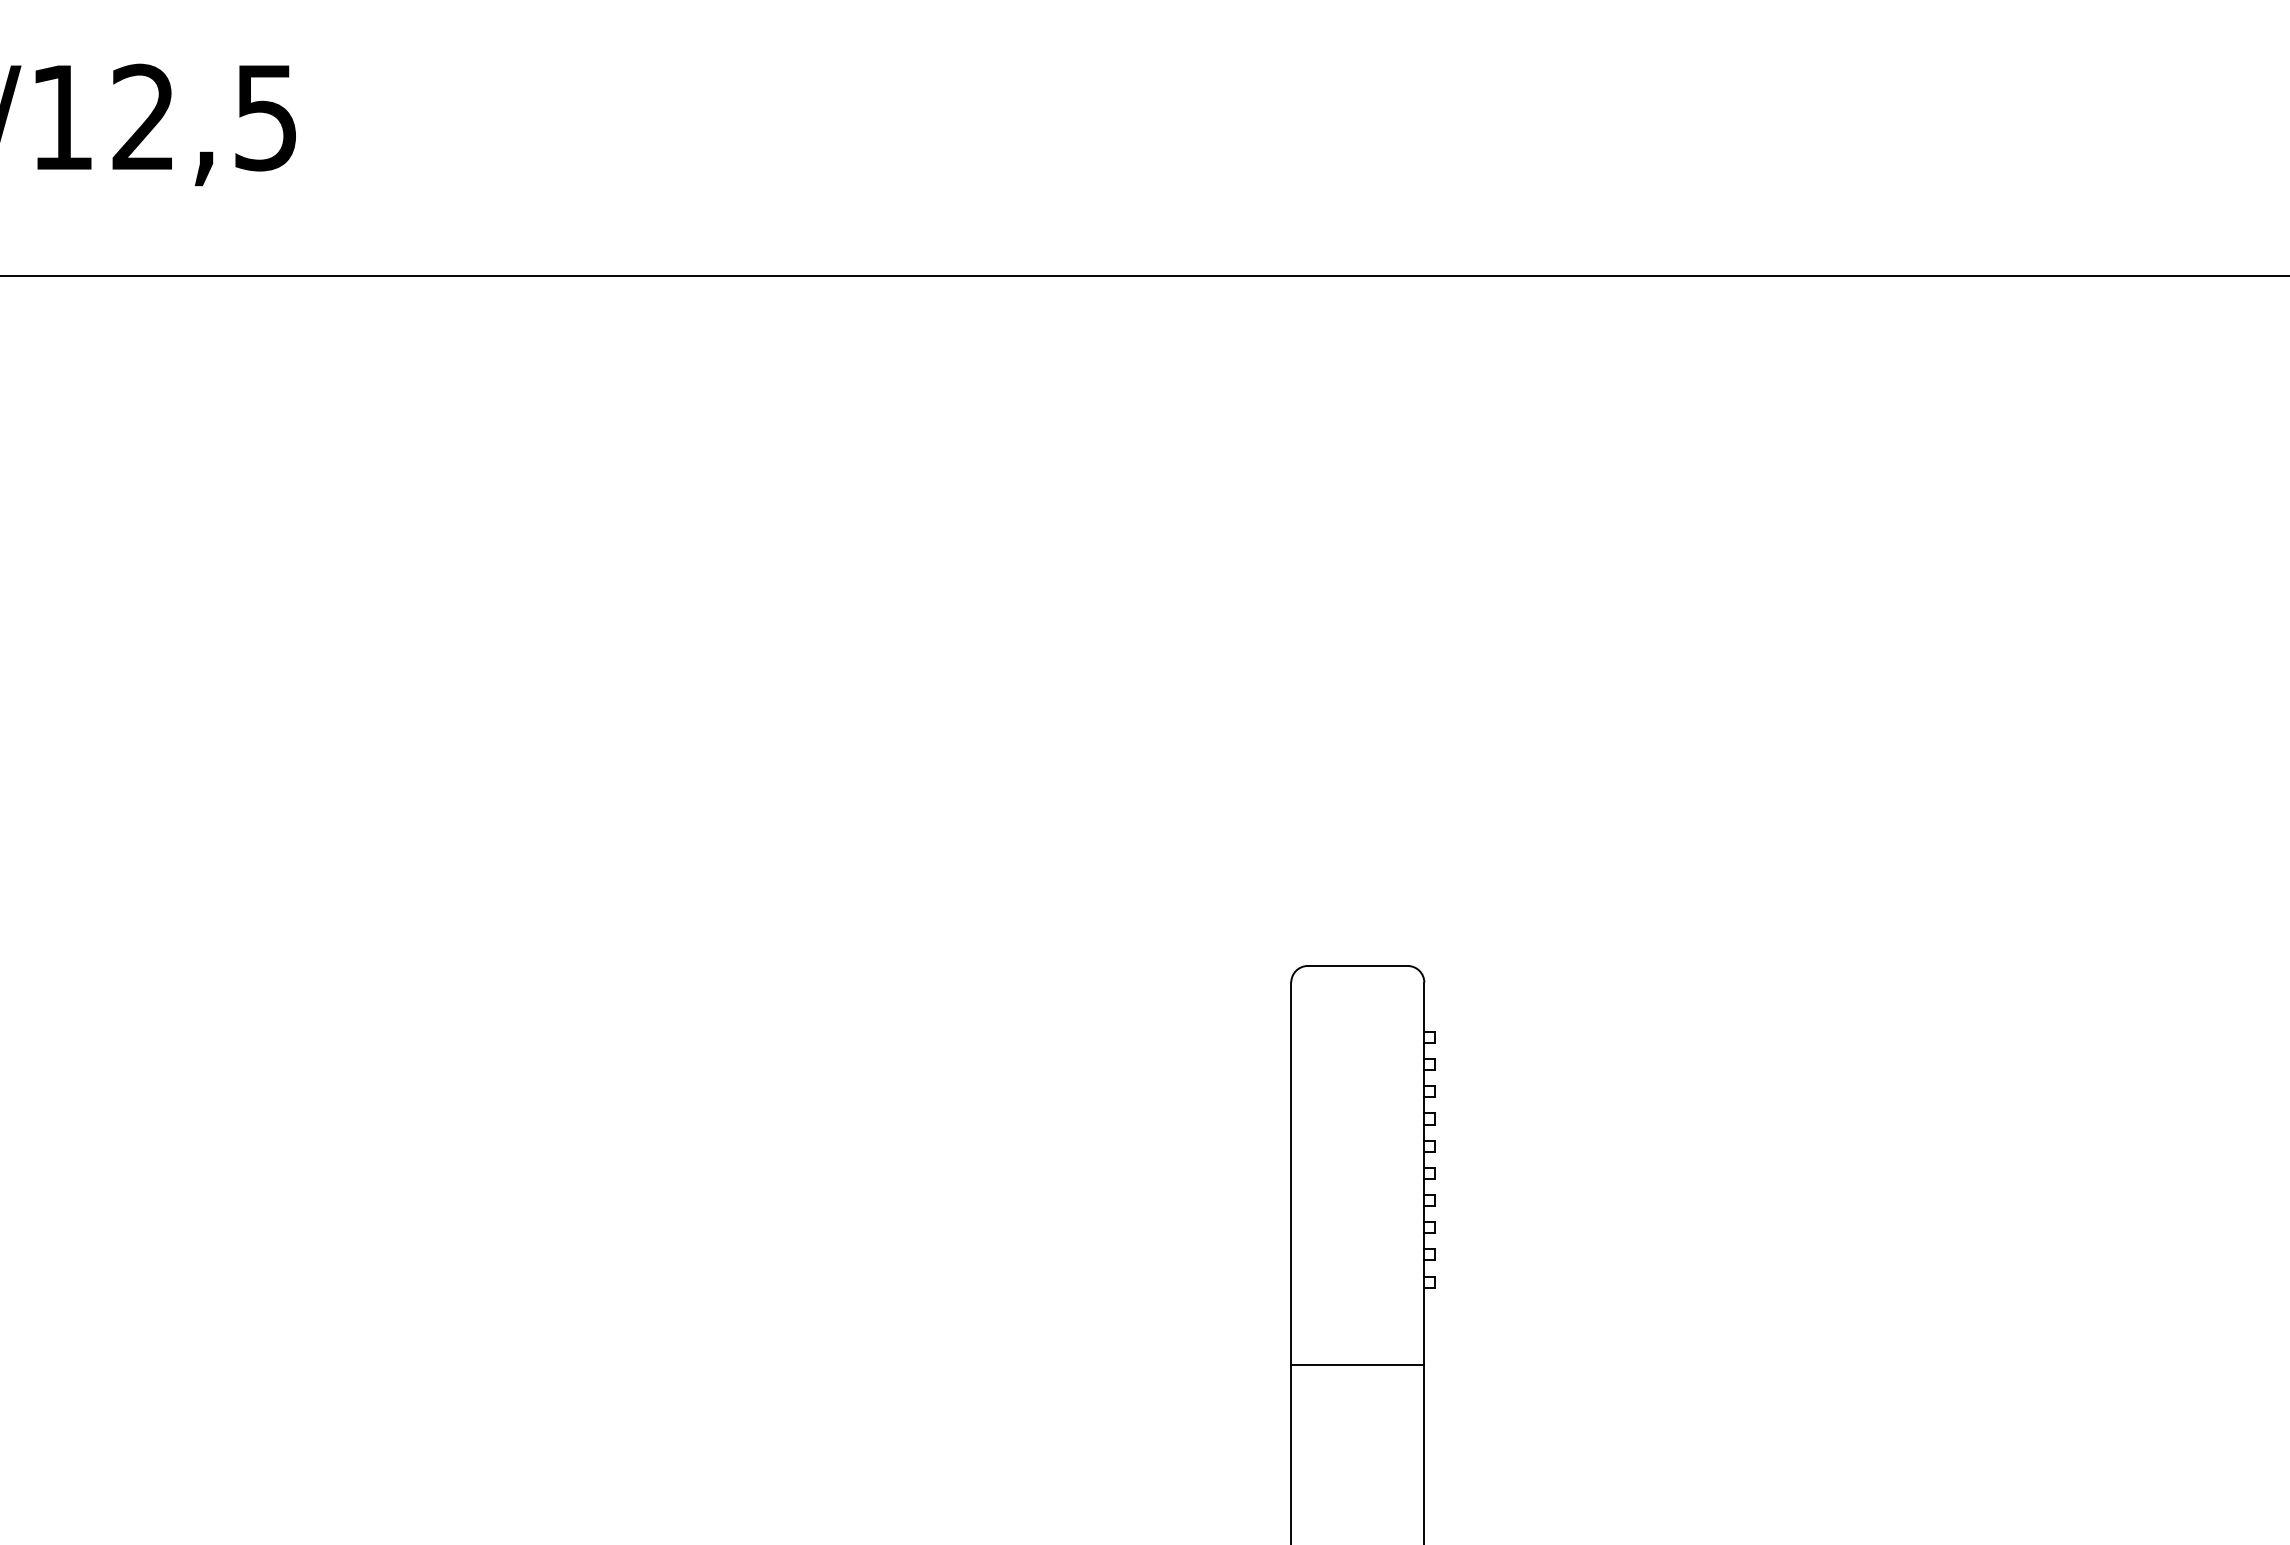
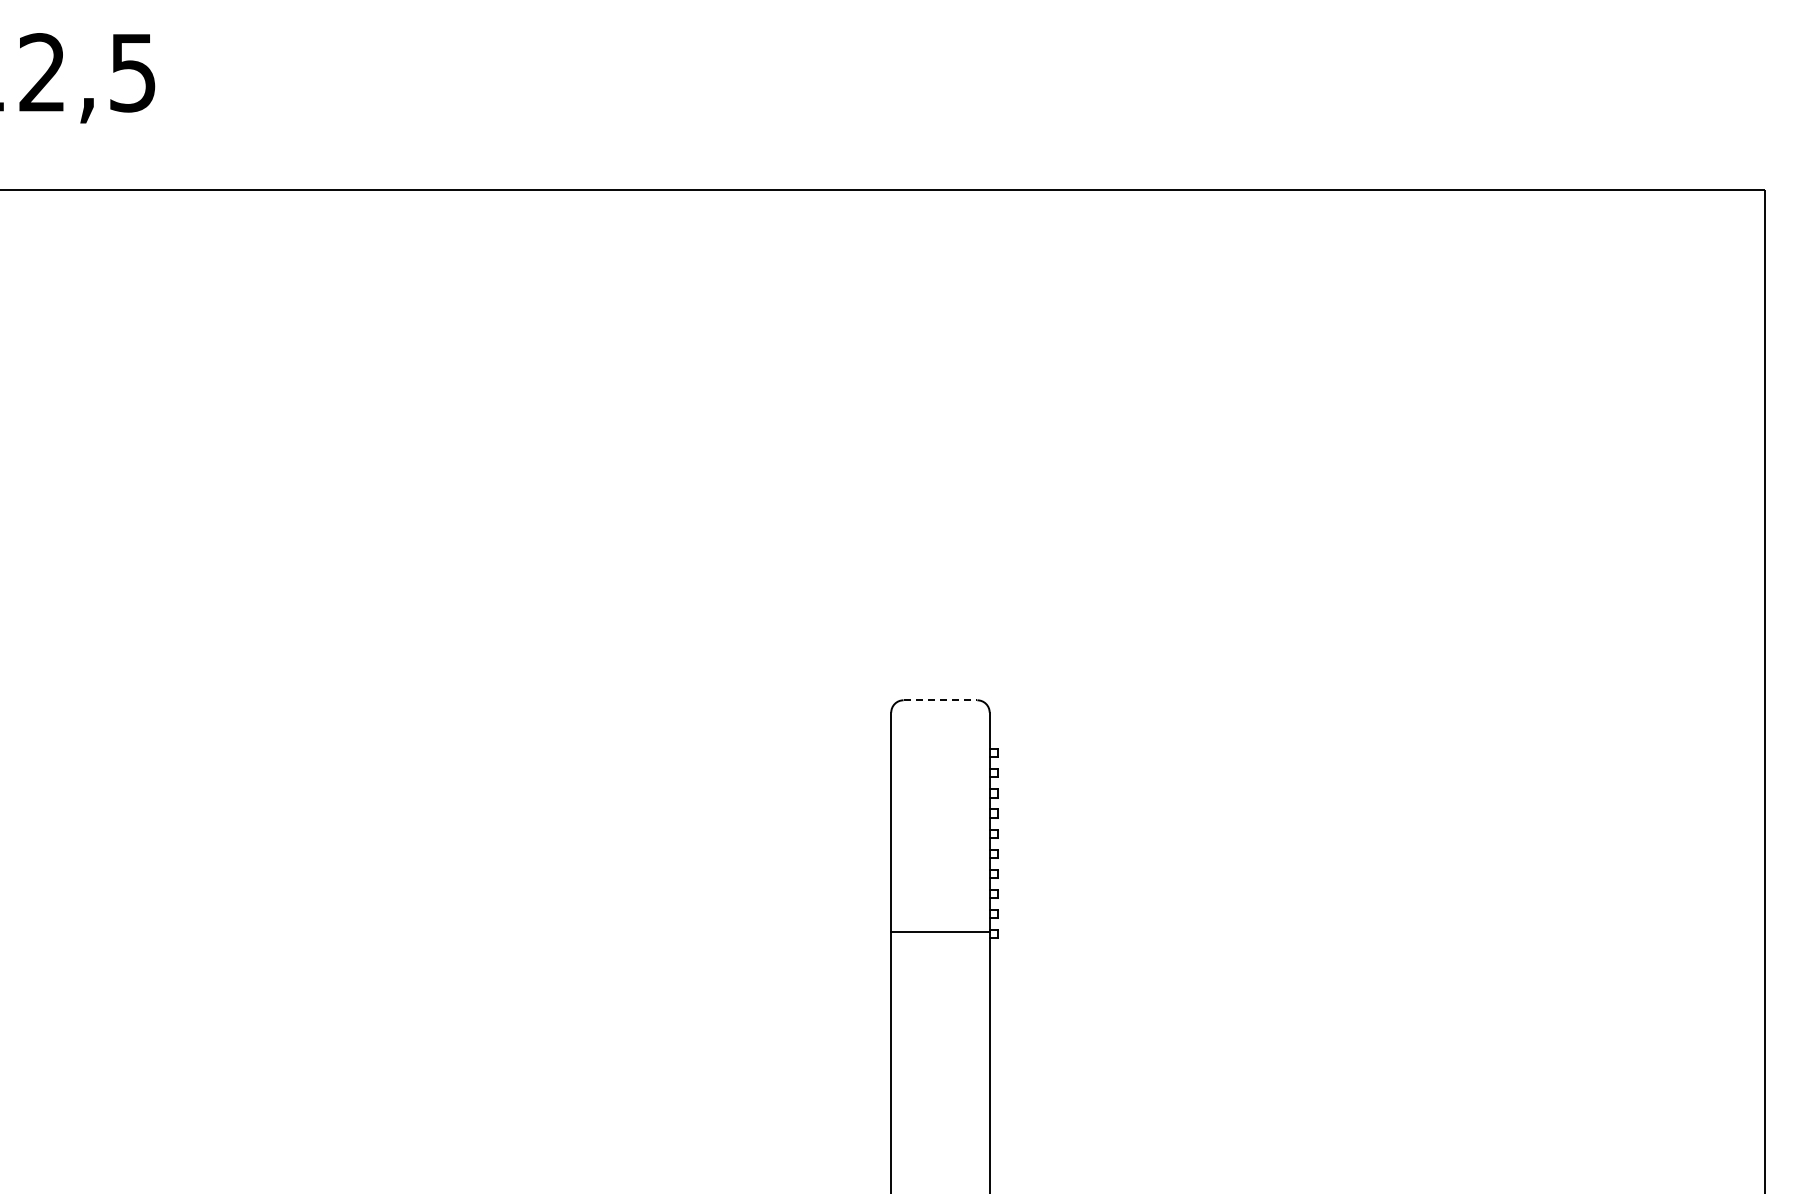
line: (1357, 966) -> (940, 700), solid -> dashed
line: (1357, 1365) -> (940, 931), moved

